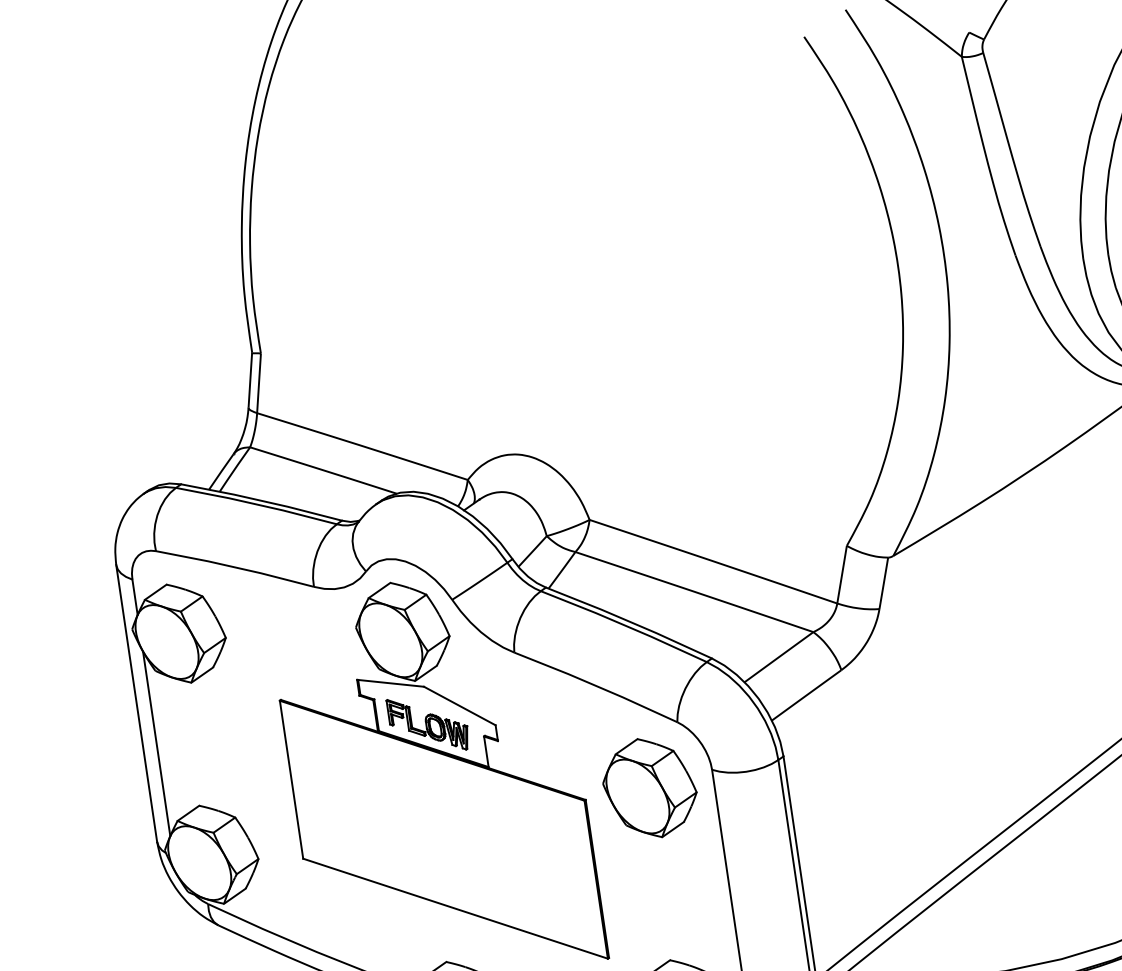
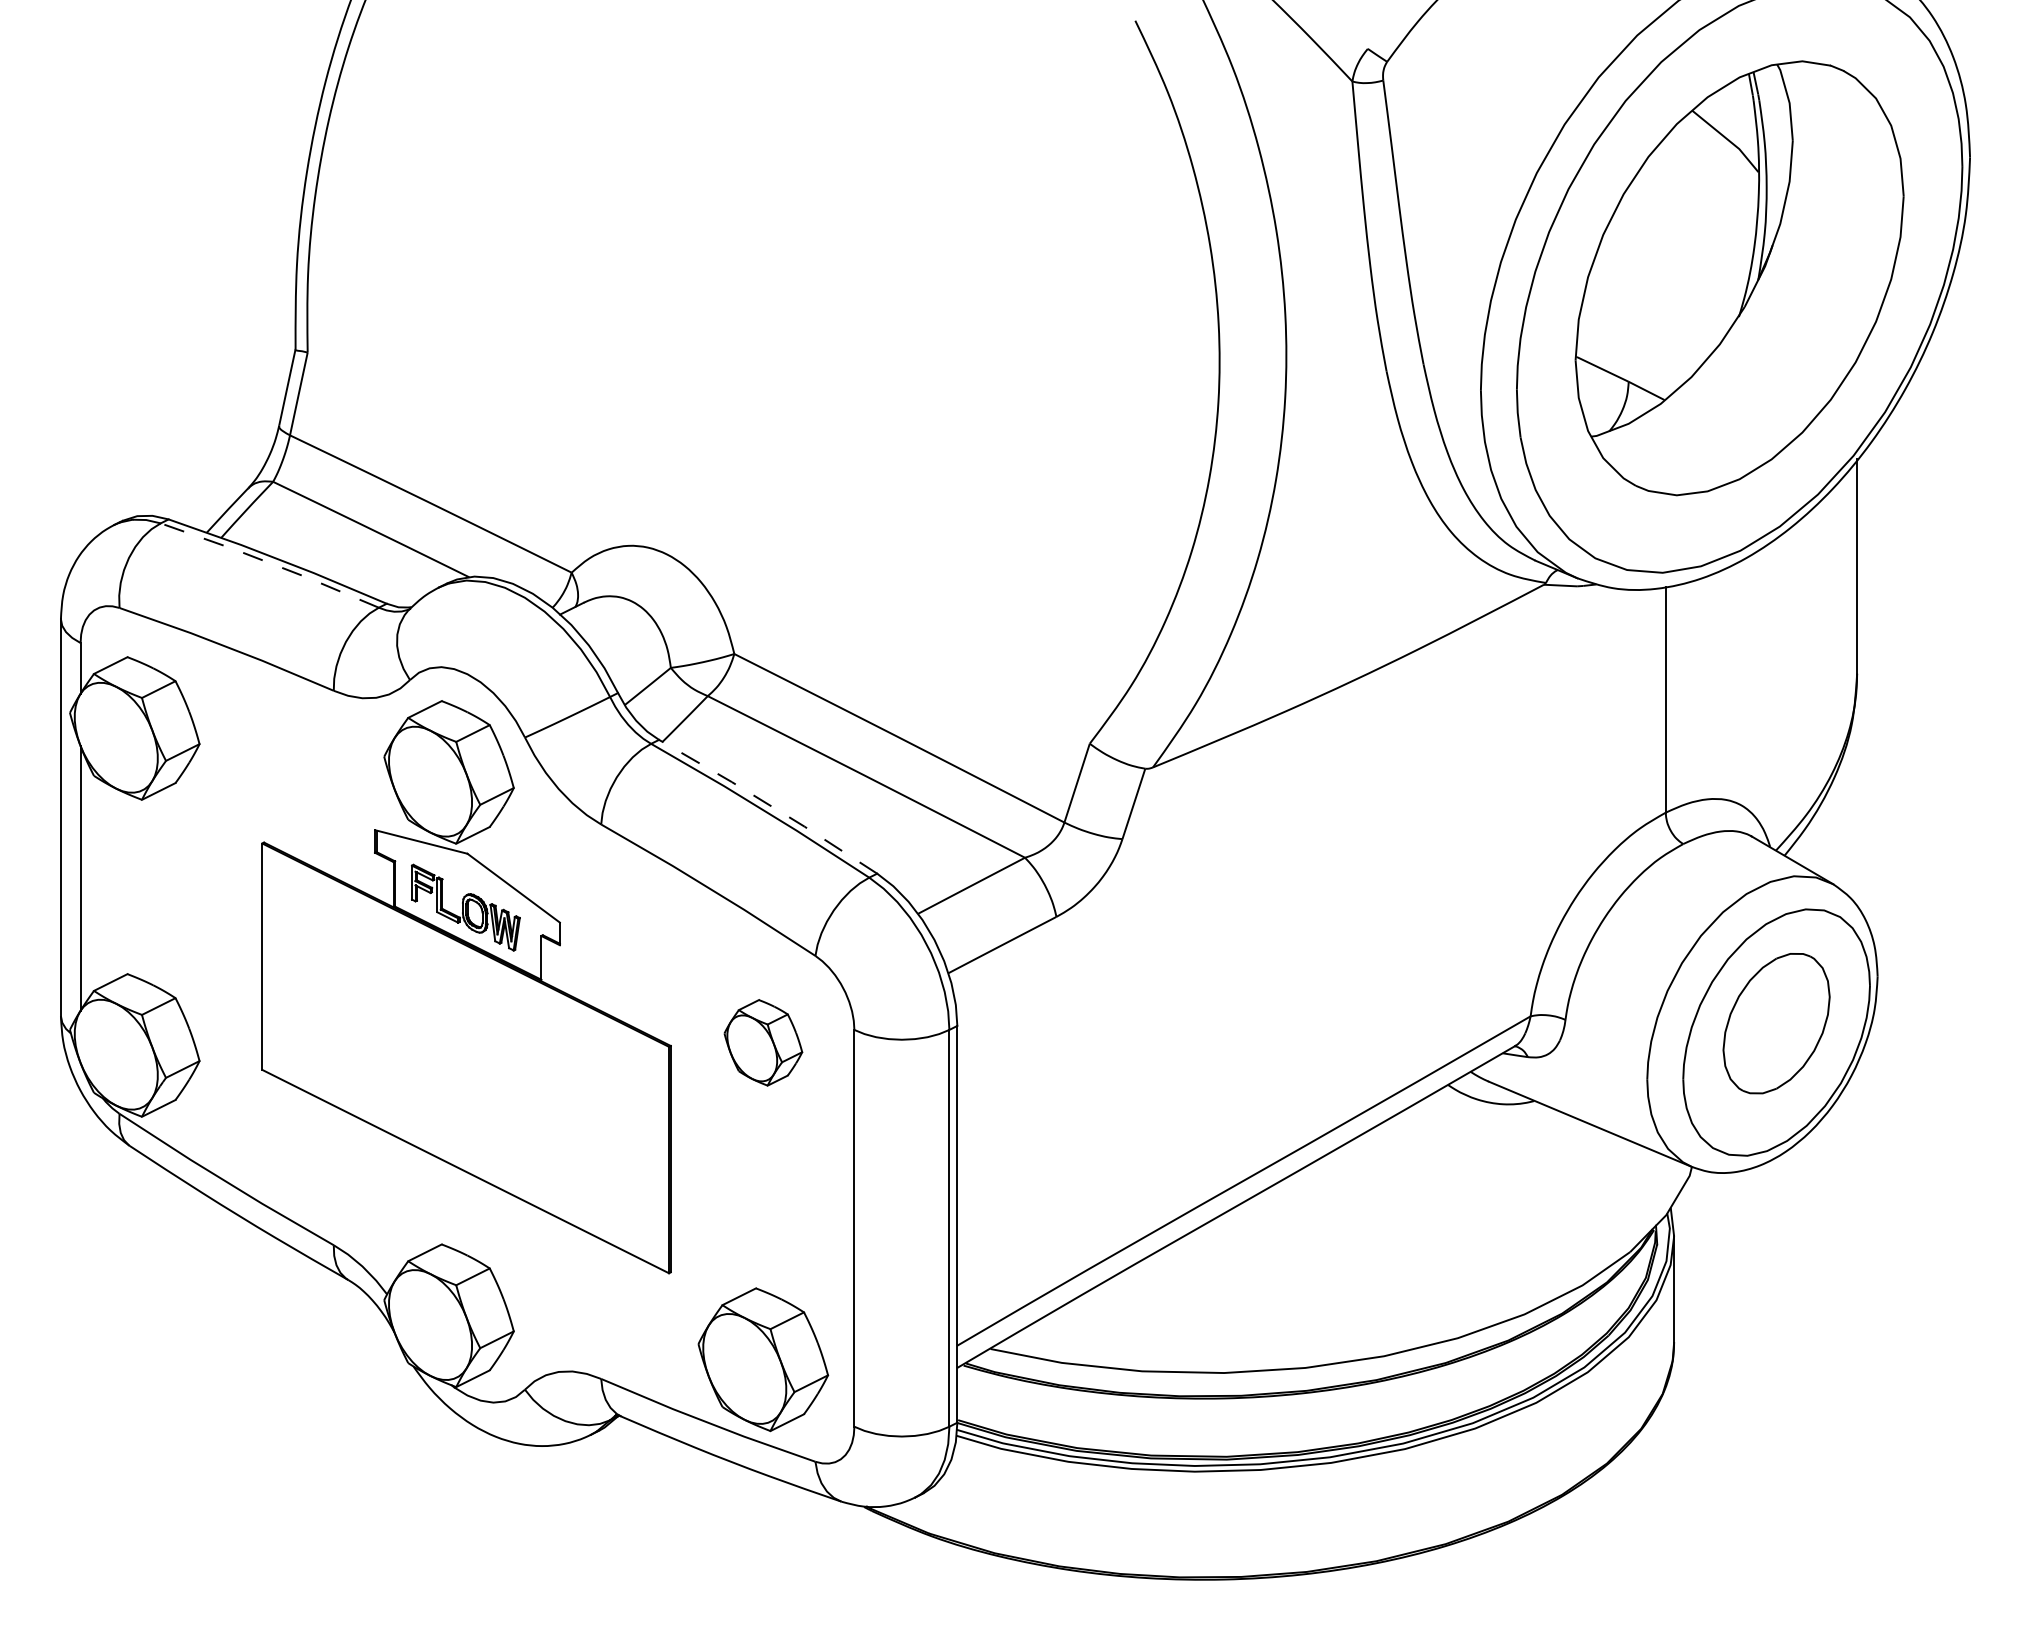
line: (256, 504) -> (270, 563), solid -> dashed
line: (629, 621) -> (769, 804), solid -> dashed
part: (649, 787) -> (763, 1042), size x0.6

